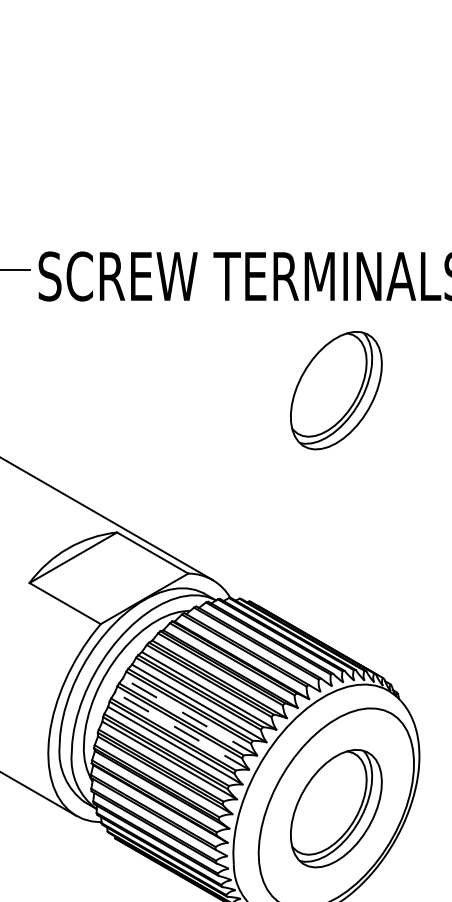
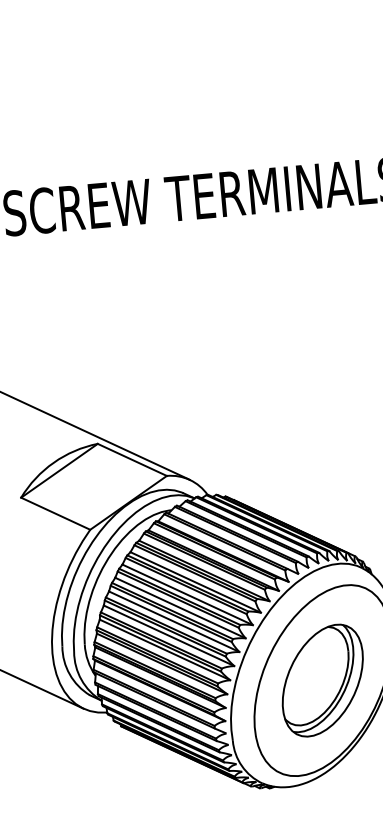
part: (336, 390) -> (288, 294), removed
line: (190, 717) -> (180, 608), dashed -> solid
line: (182, 731) -> (174, 622), dashed -> solid

